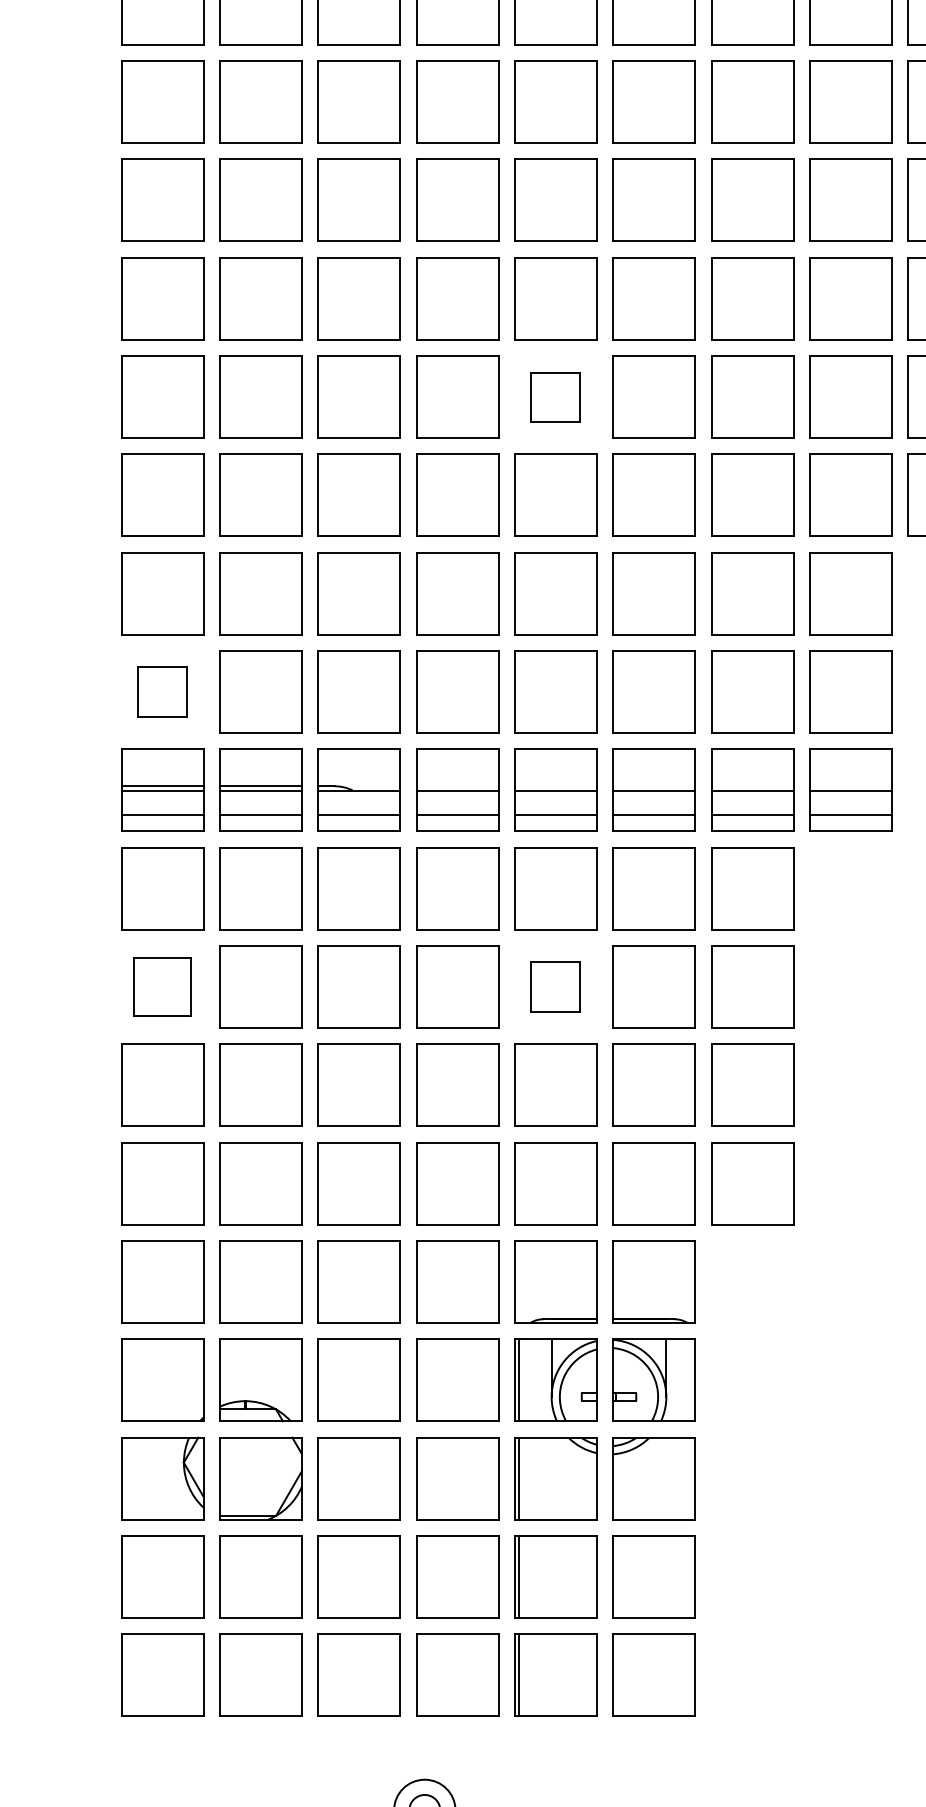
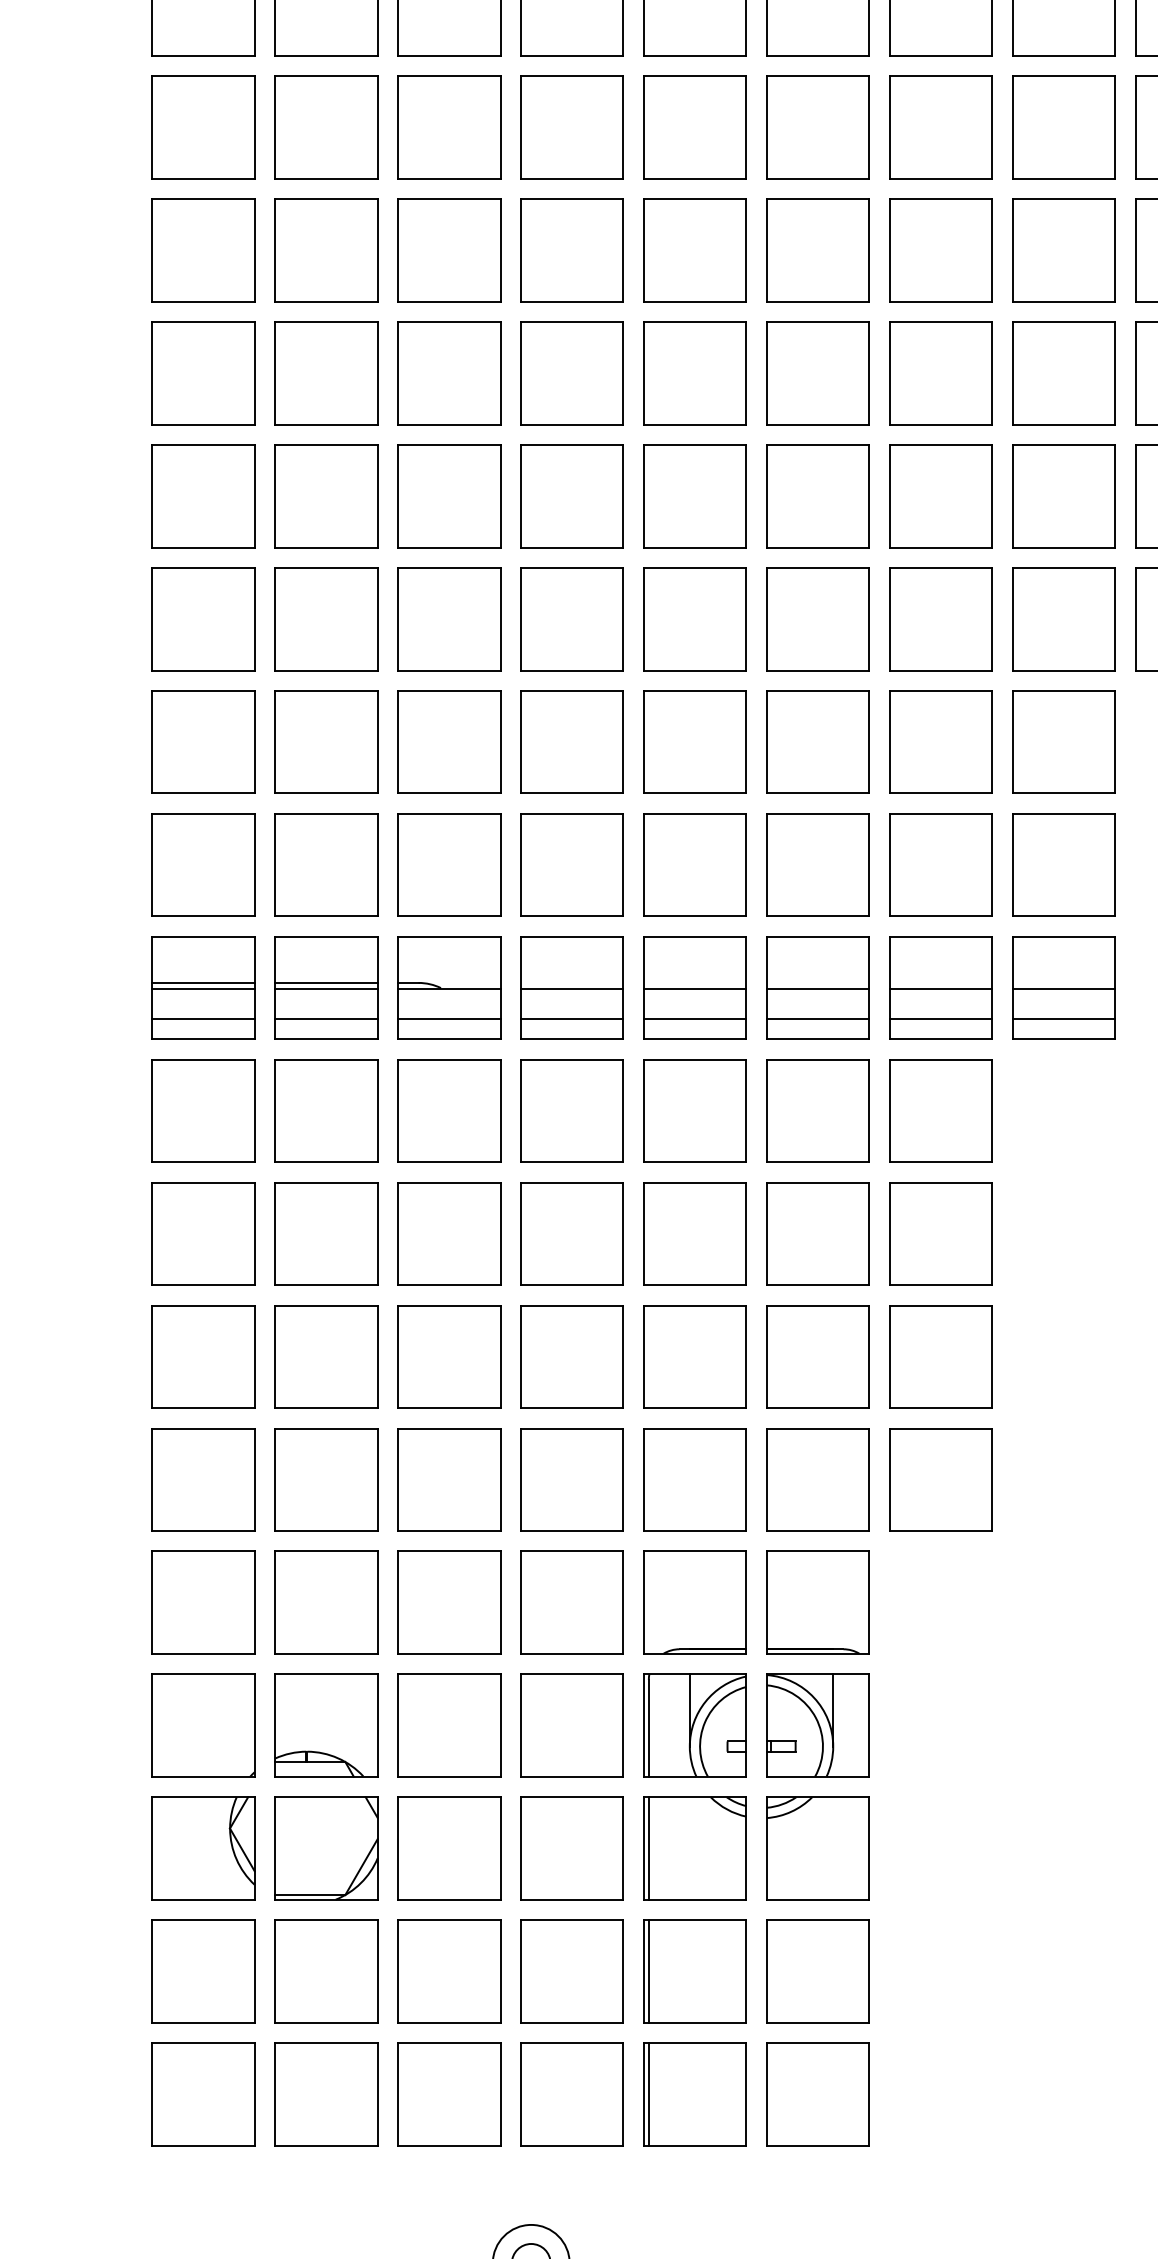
part: (555, 397) -> (694, 496), size x1.67
part: (162, 691) -> (203, 864), size x1.67
part: (162, 986) -> (203, 1233), size x1.43
part: (555, 986) -> (694, 1233), size x1.67

